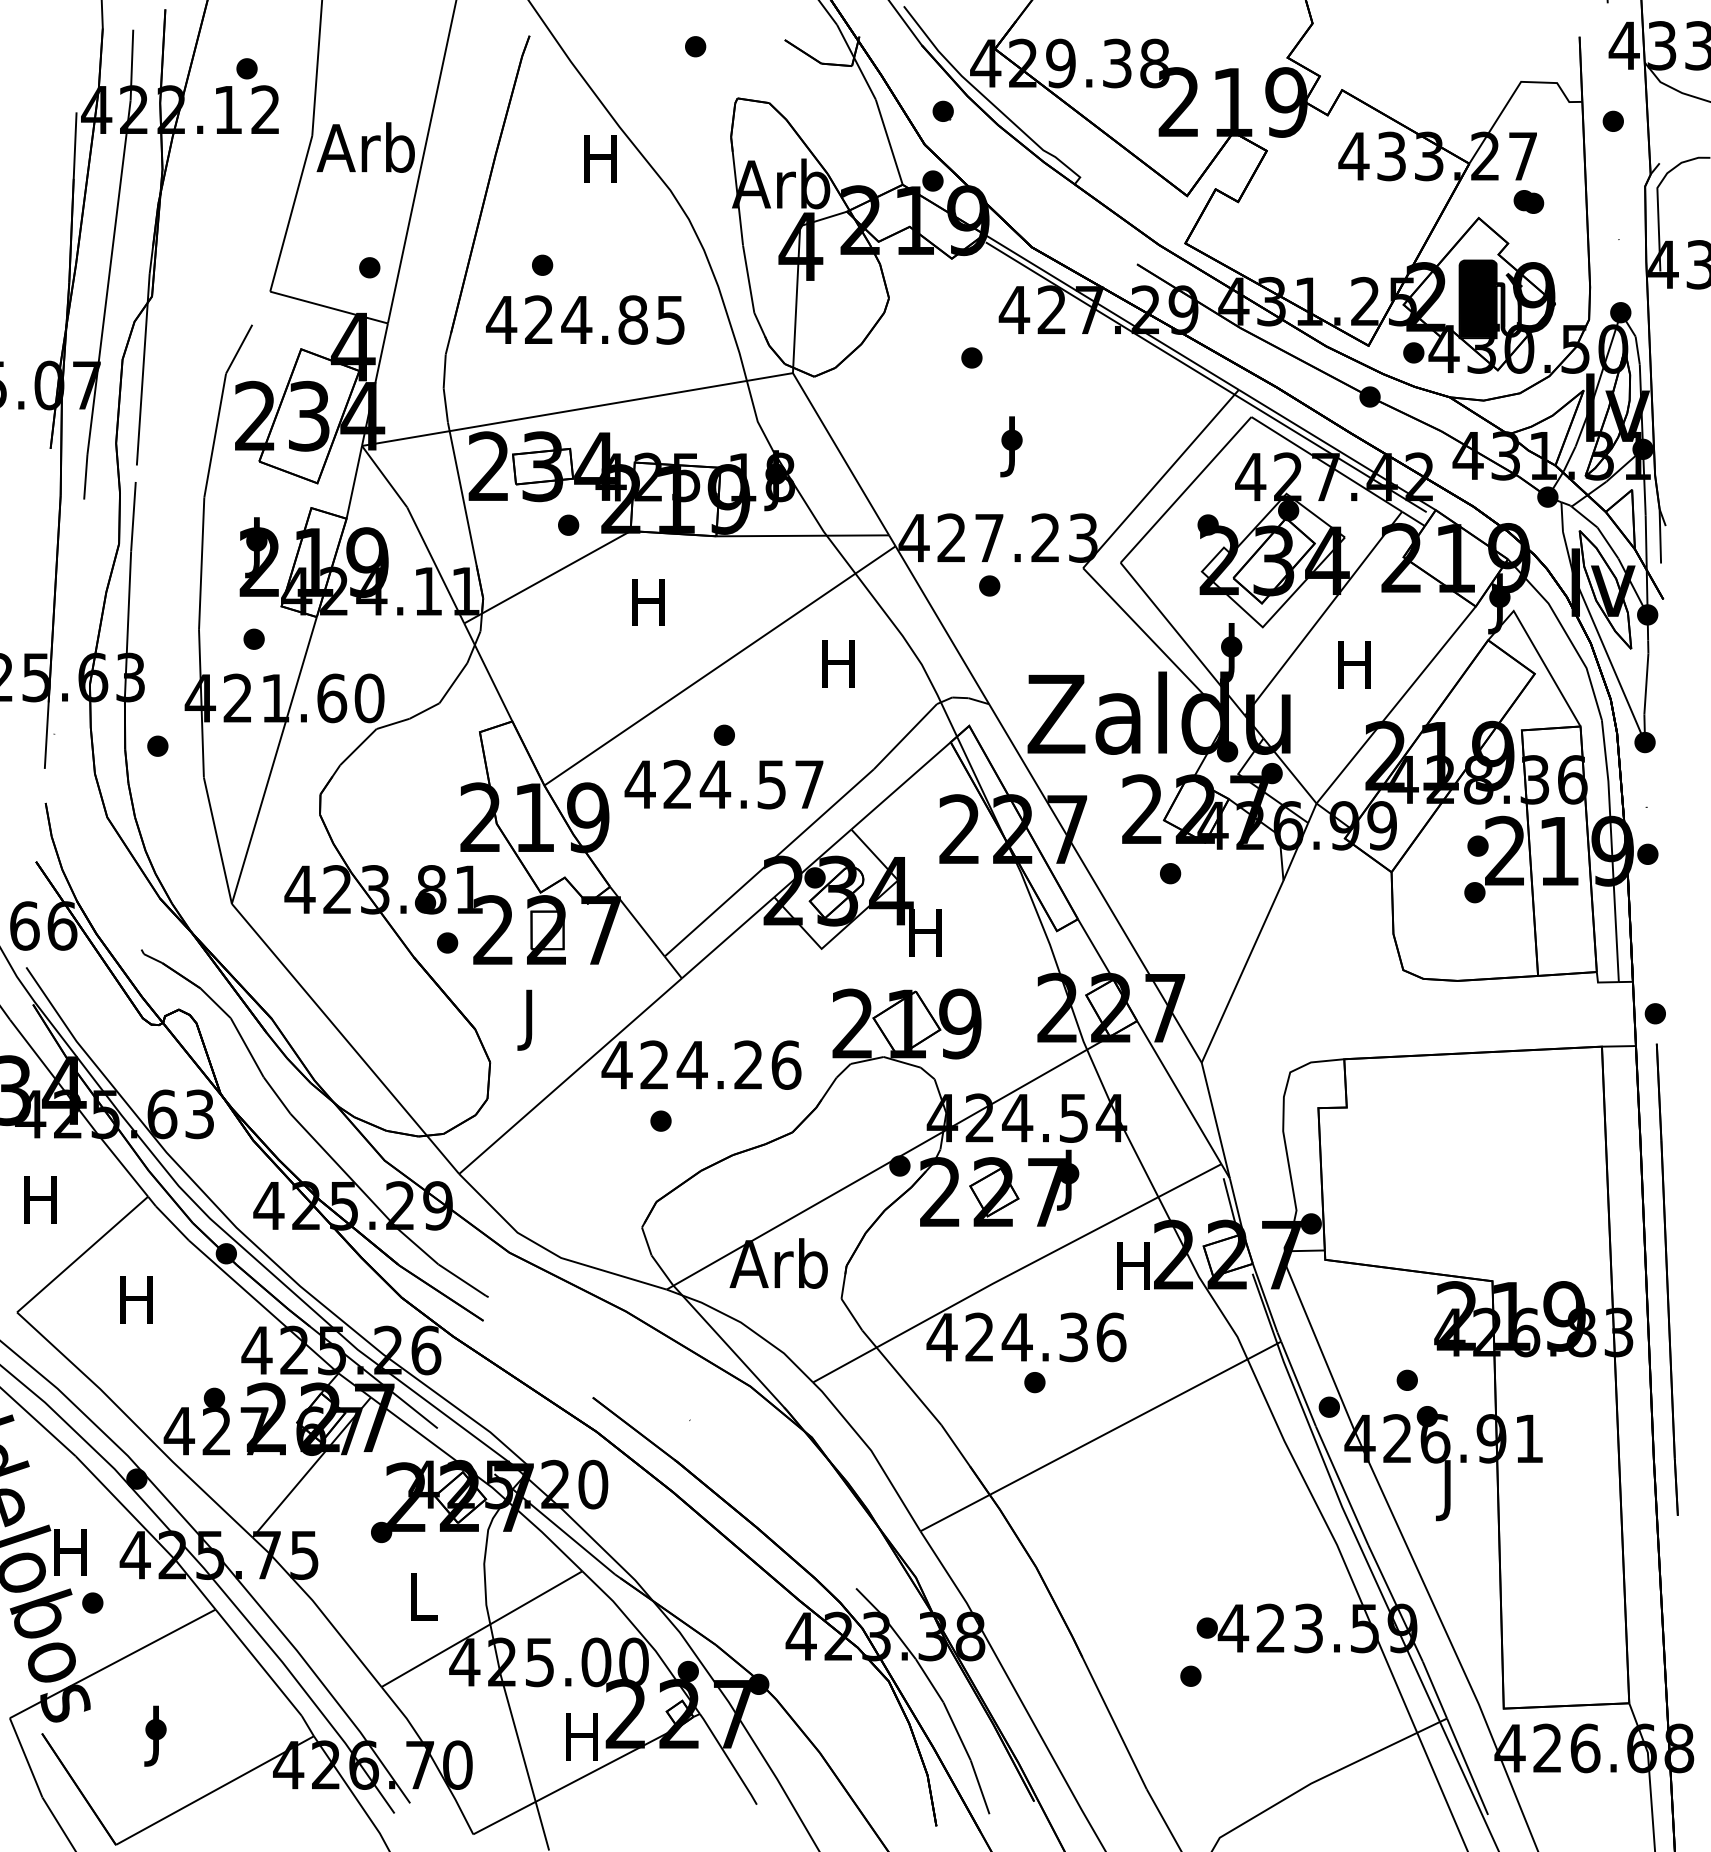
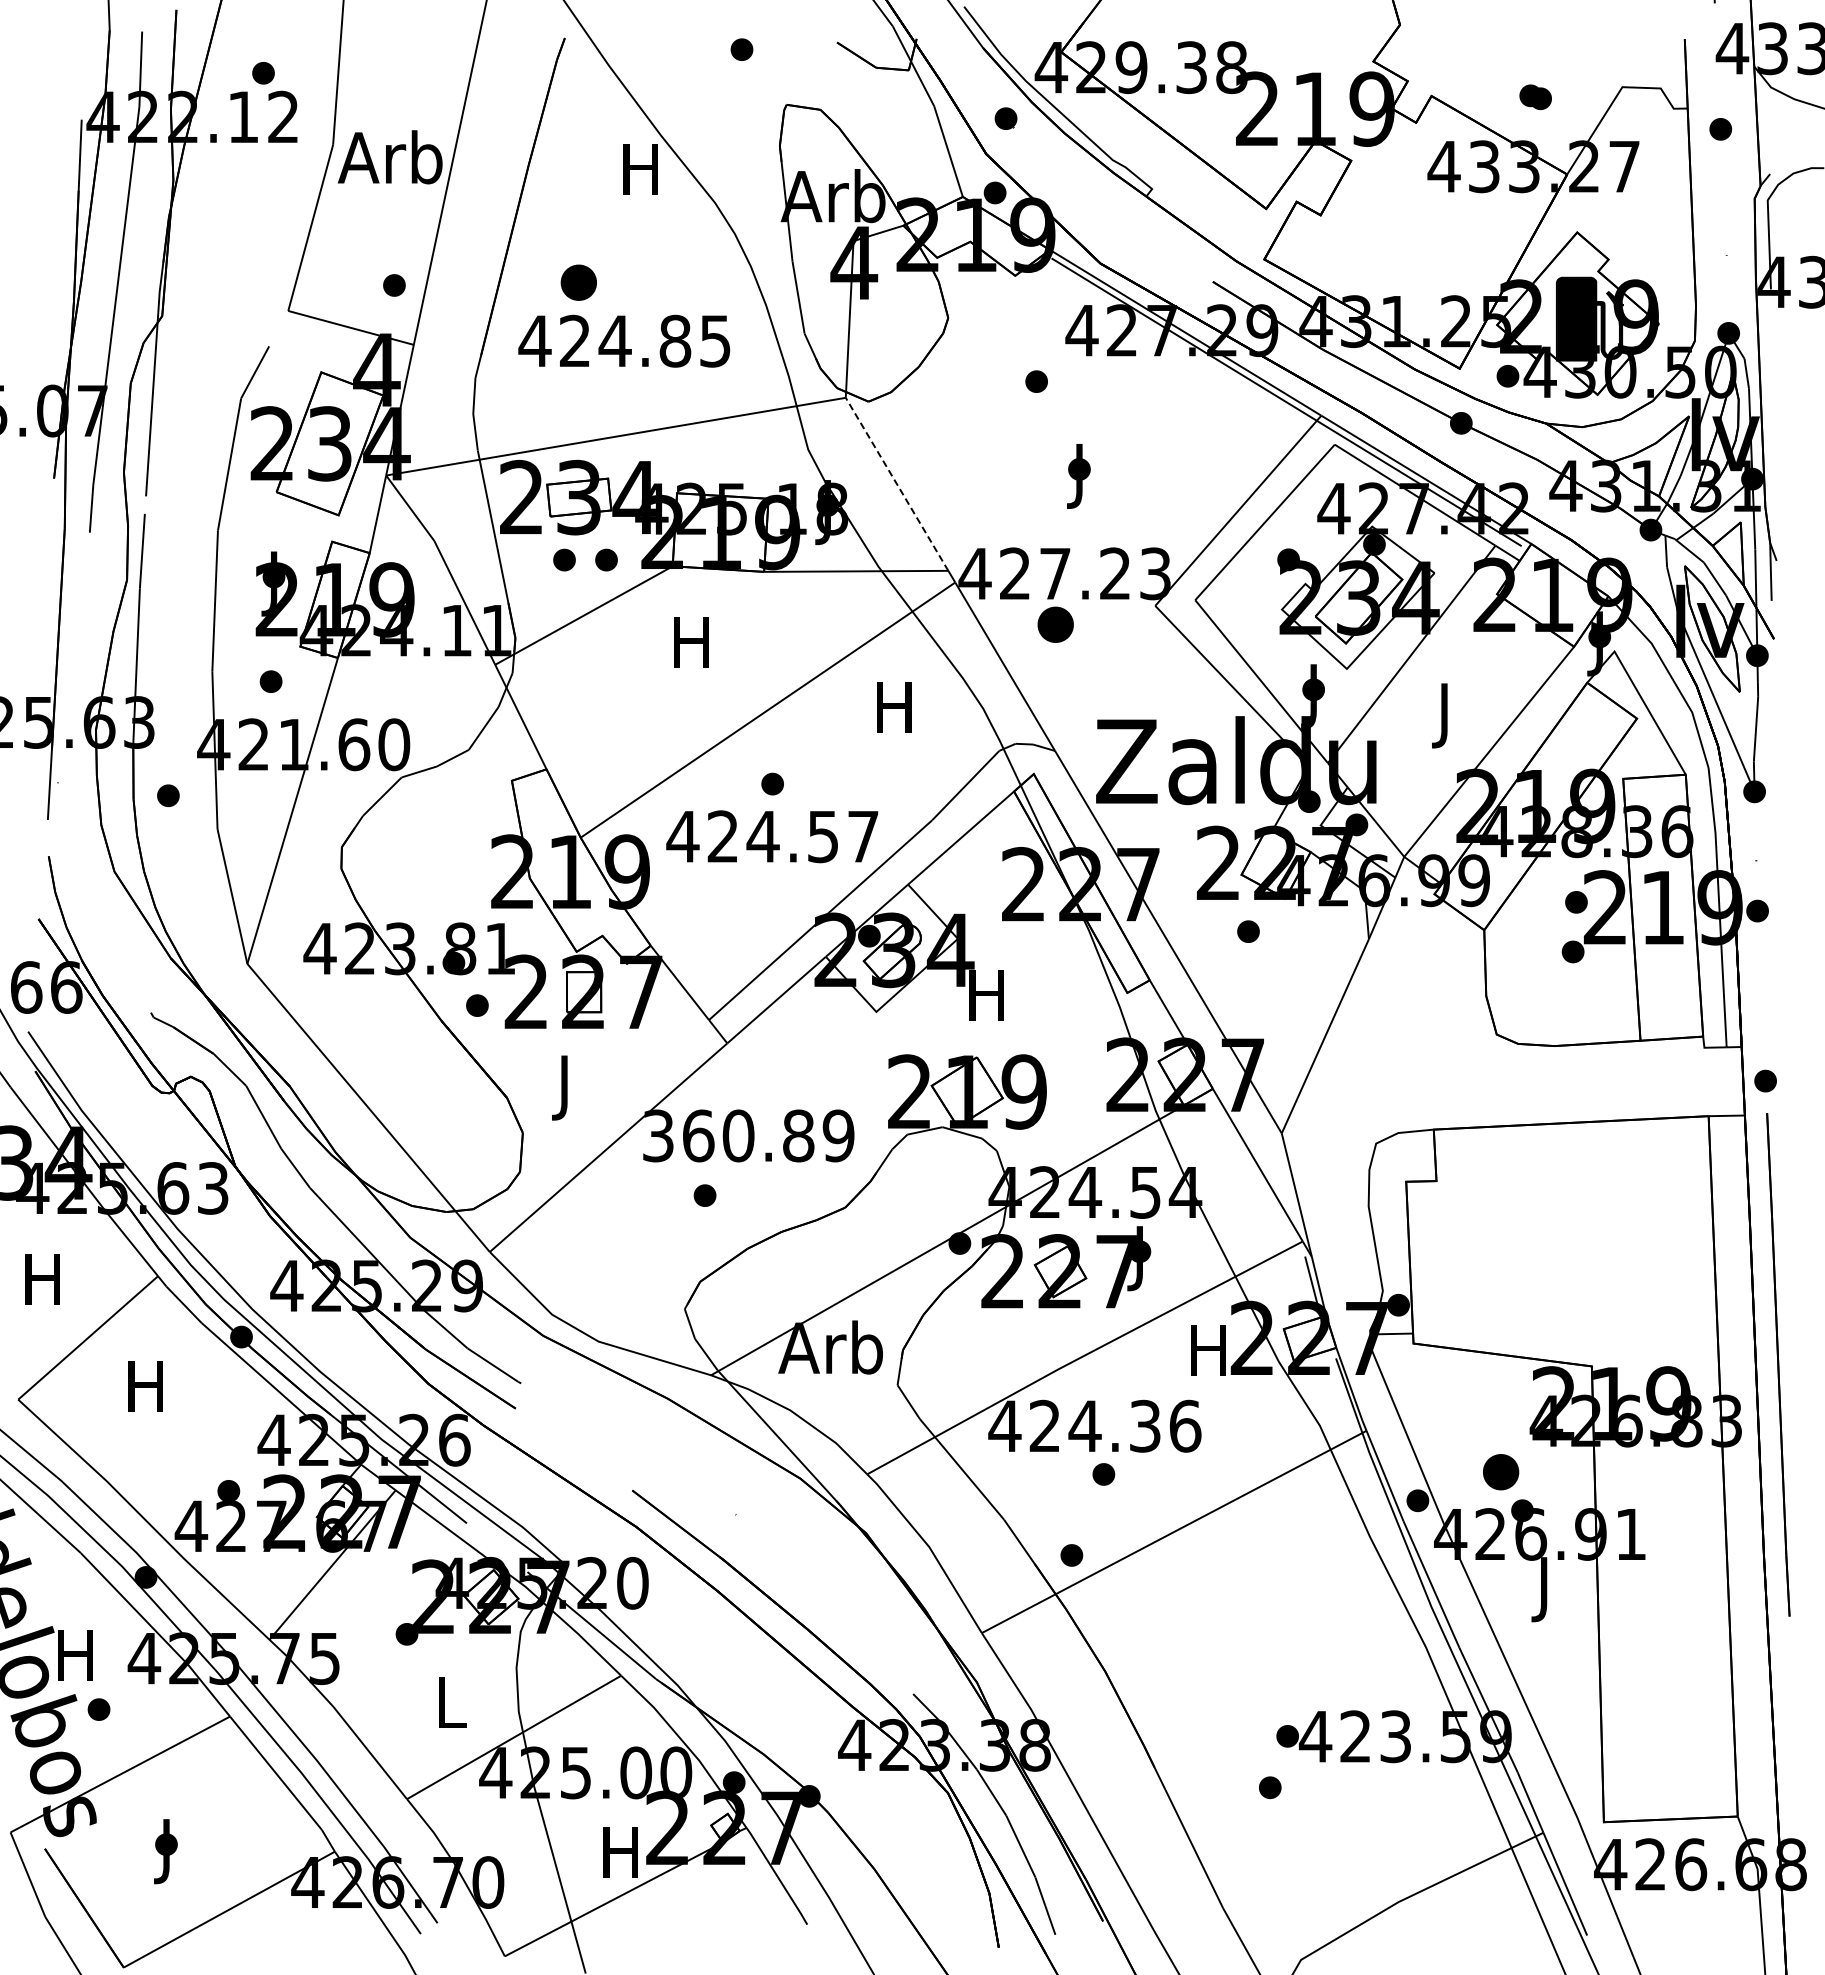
part: (1528, 201) -> (1535, 96), moved
part: (542, 264) -> (578, 282), size x1.6
line: (841, 454) -> (897, 484), solid -> dashed
part: (529, 524) -> (564, 559), added
part: (989, 585) -> (1055, 624), size x1.6
text: (1354, 670) -> (1444, 715), H -> J
text: (700, 1064) -> (747, 1135), 424.26 -> 360.89
part: (1406, 1379) -> (1500, 1471), size x1.6
part: (1004, 1458) -> (1071, 1555), added

